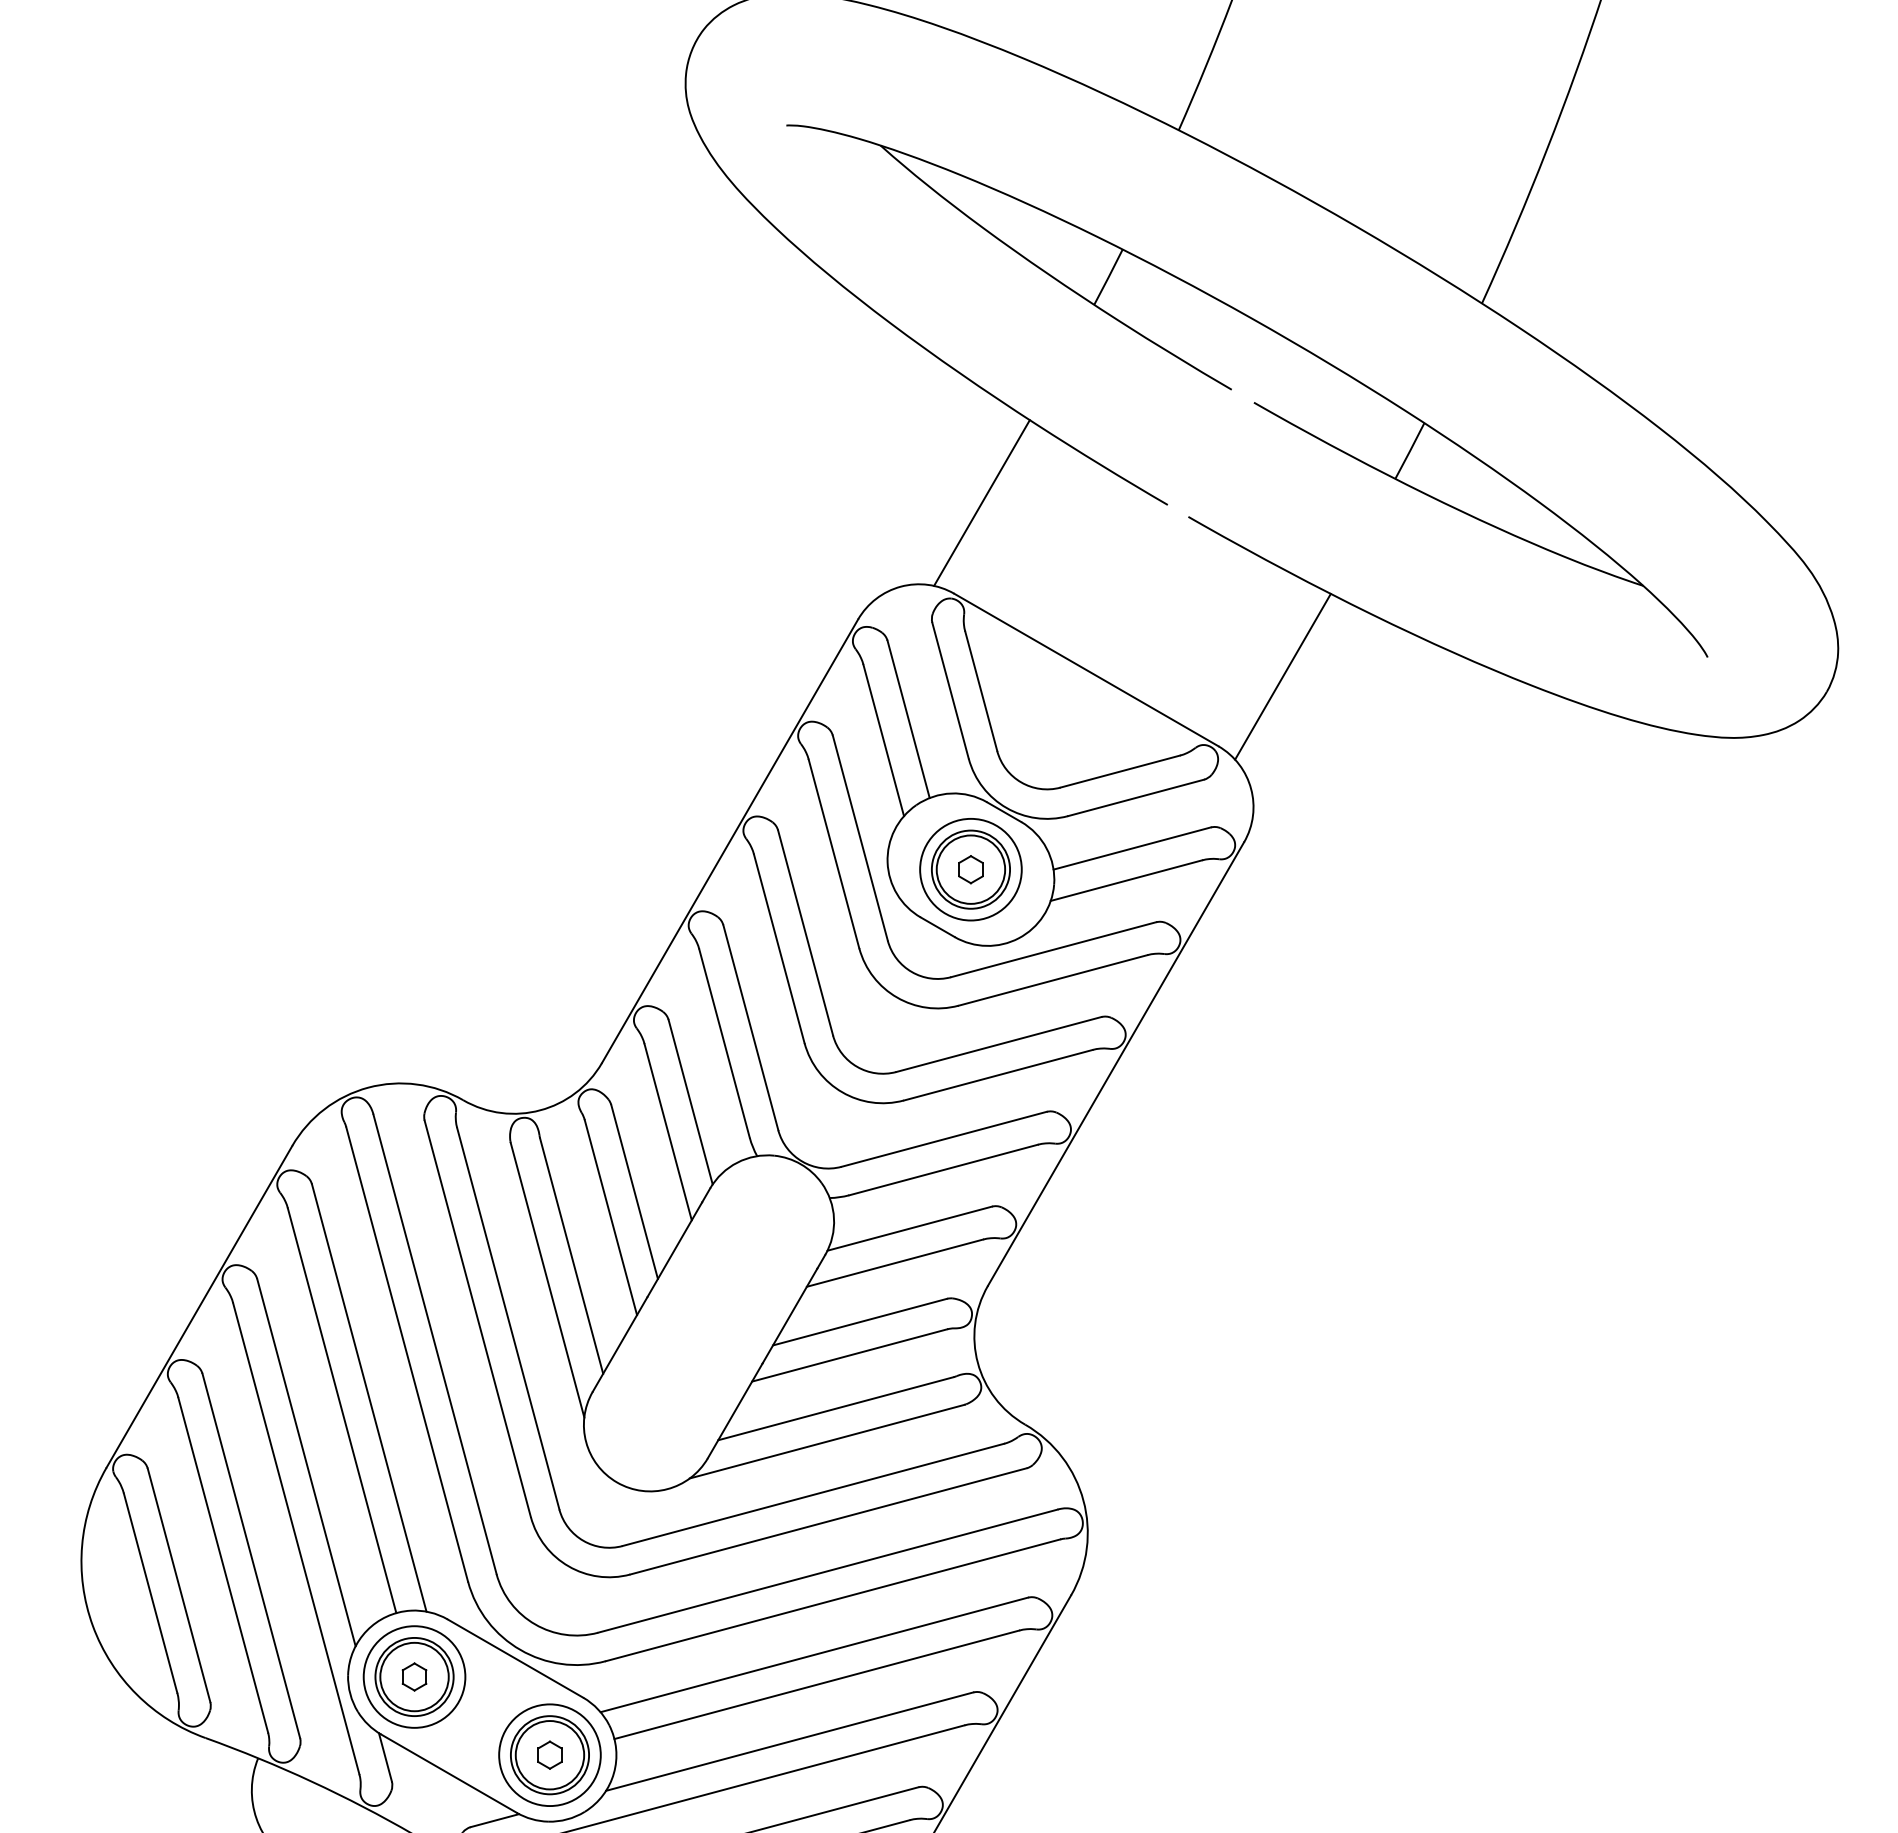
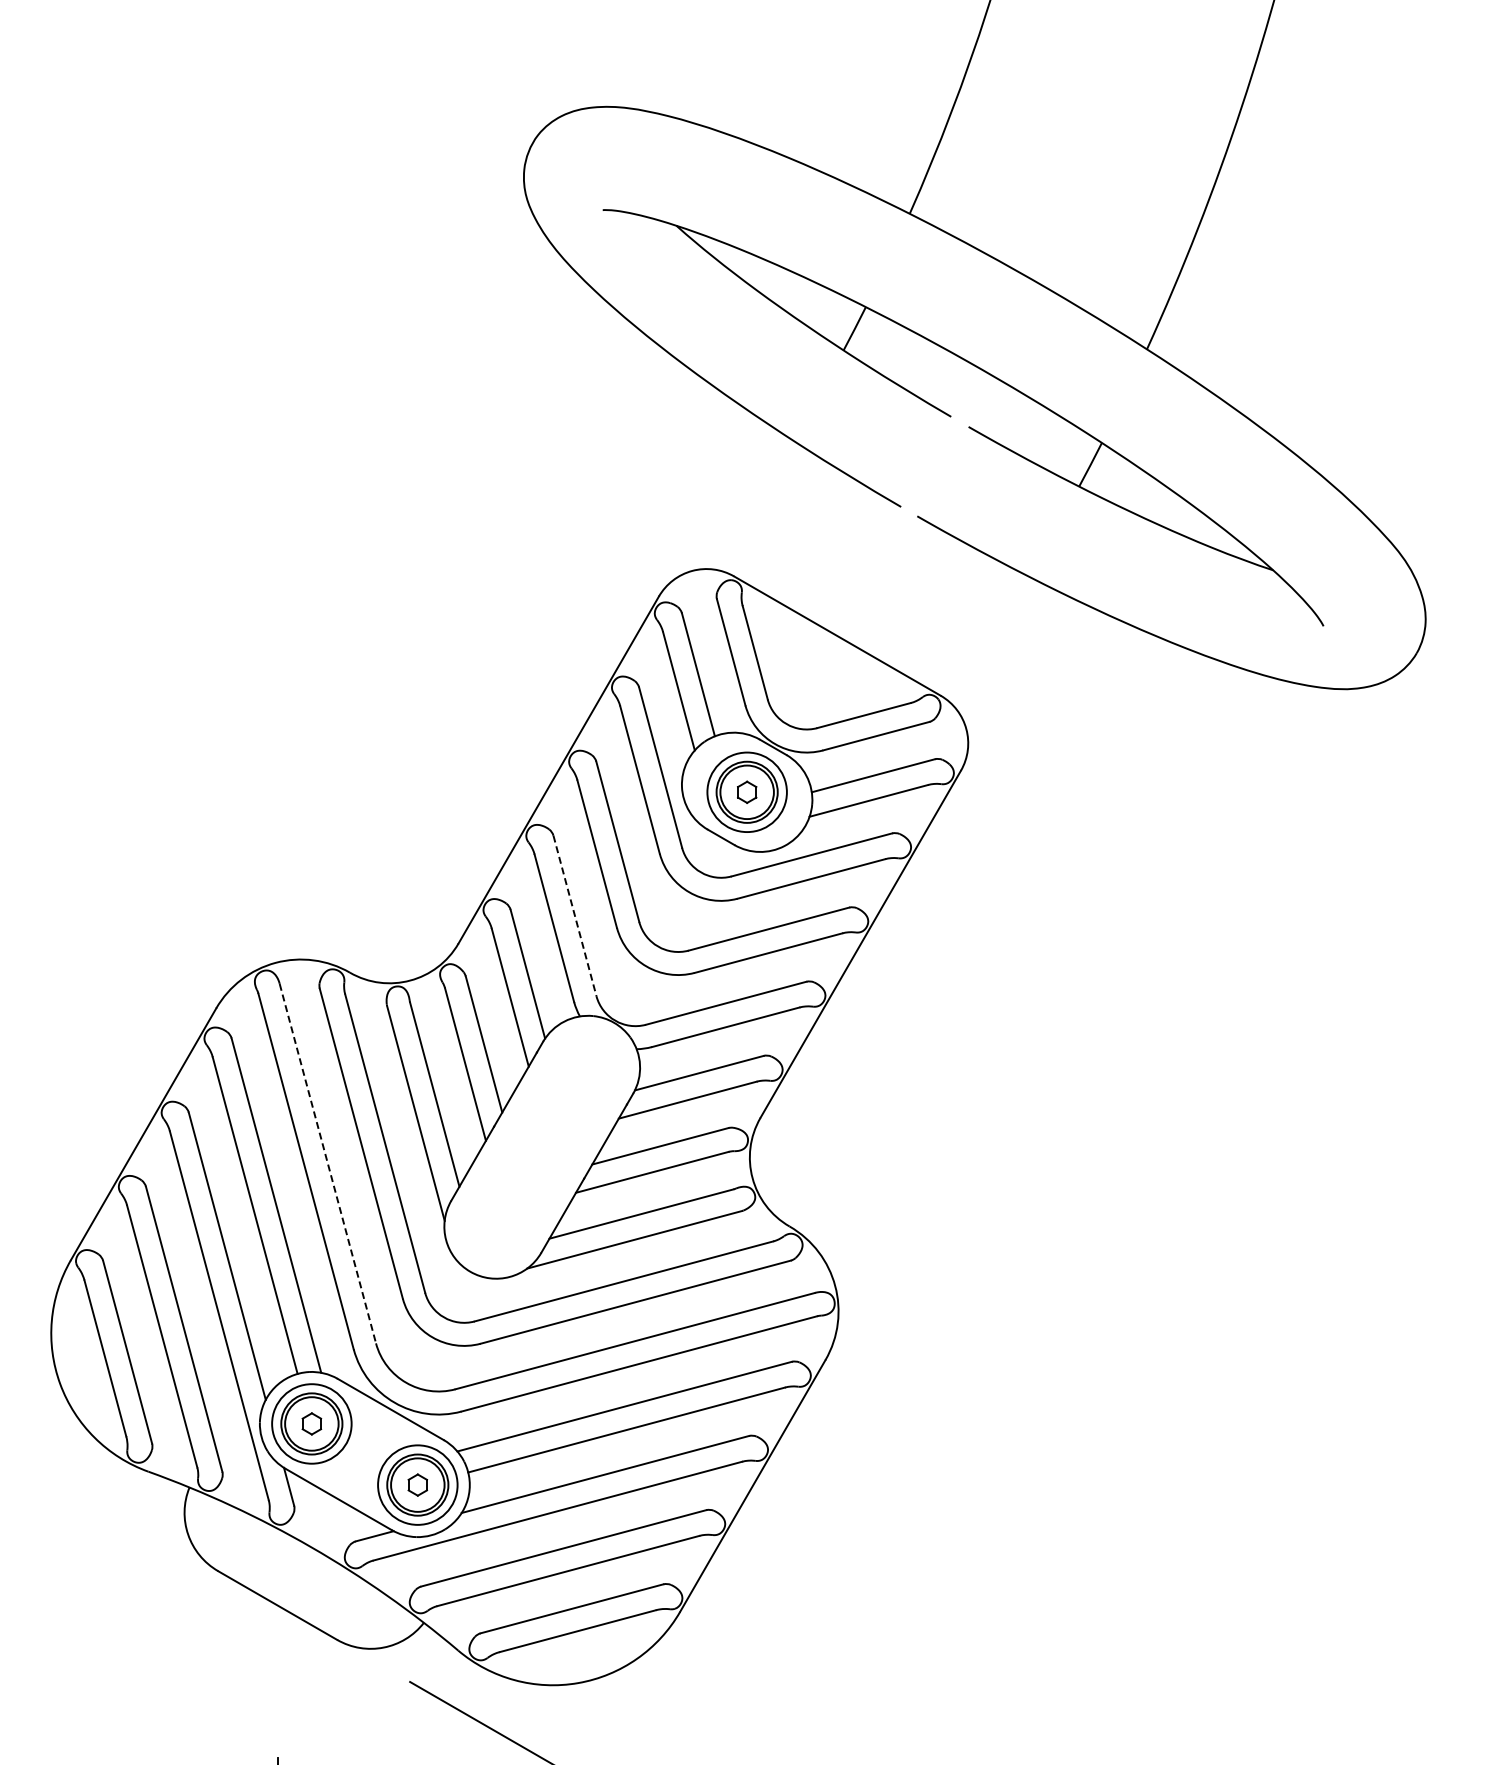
line: (981, 503) -> (755, 505), removed
line: (1281, 676) -> (990, 641), removed
line: (751, 1028) -> (575, 916), solid -> dashed
line: (435, 1345) -> (328, 1164), solid -> dashed

